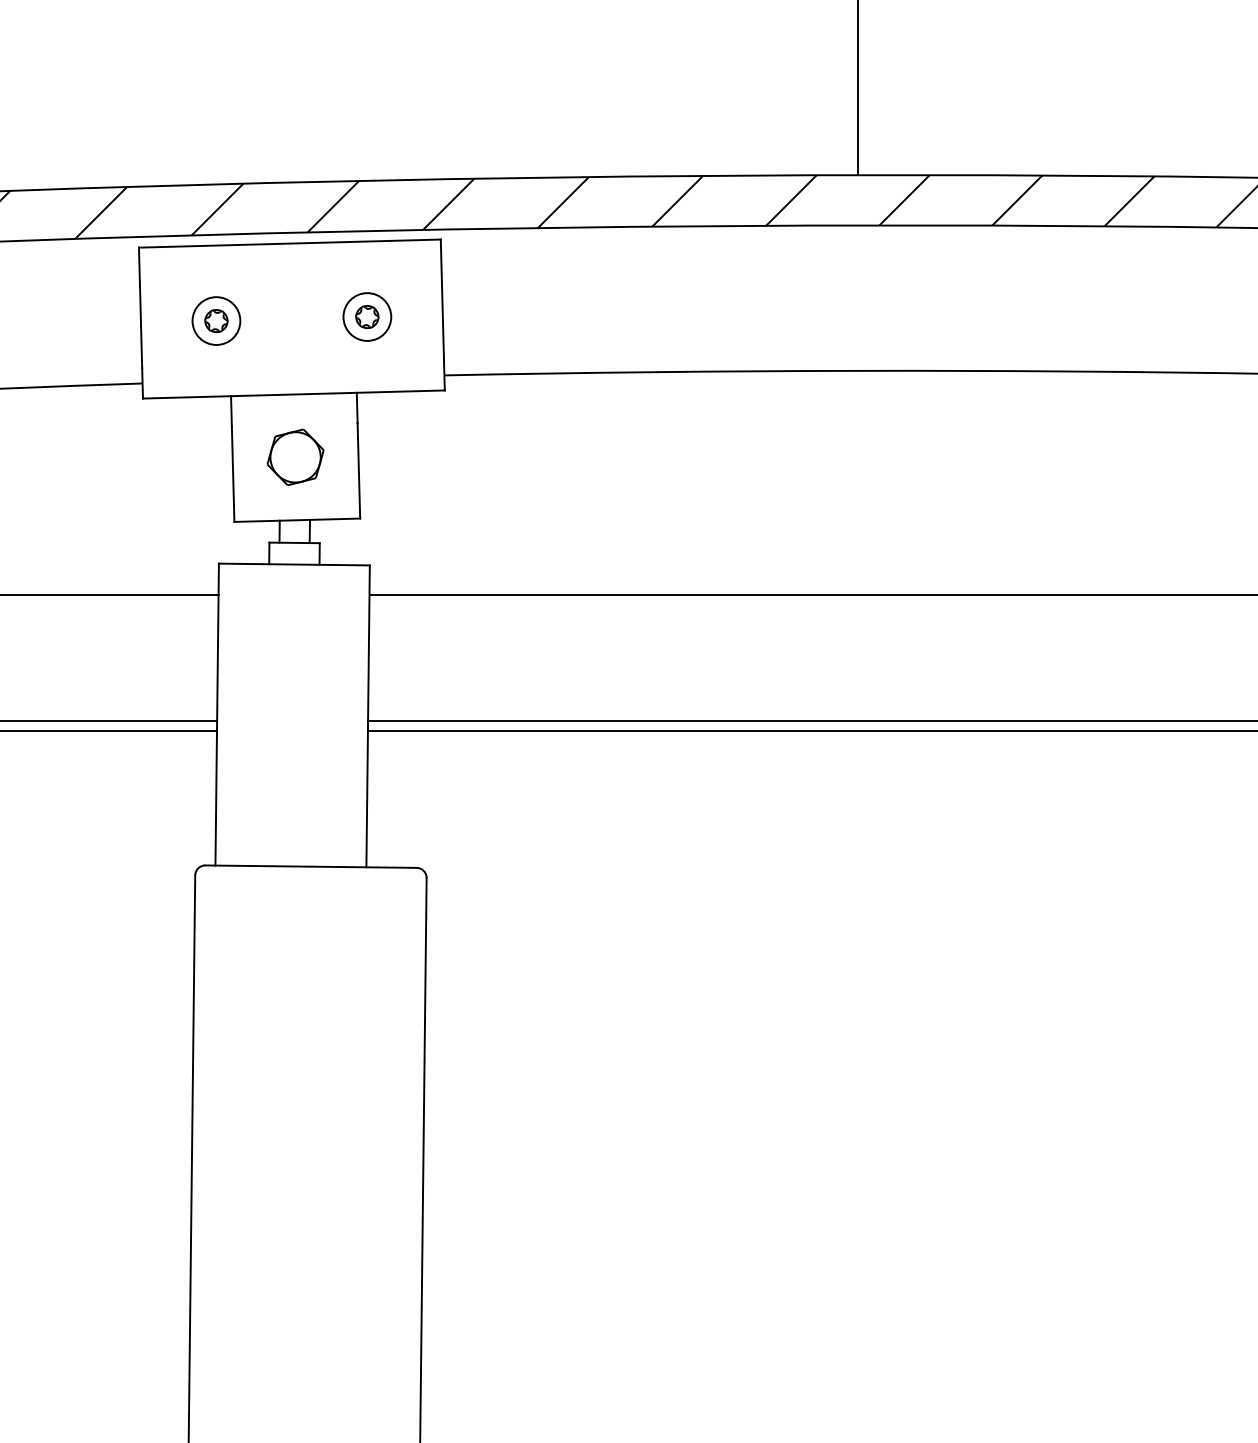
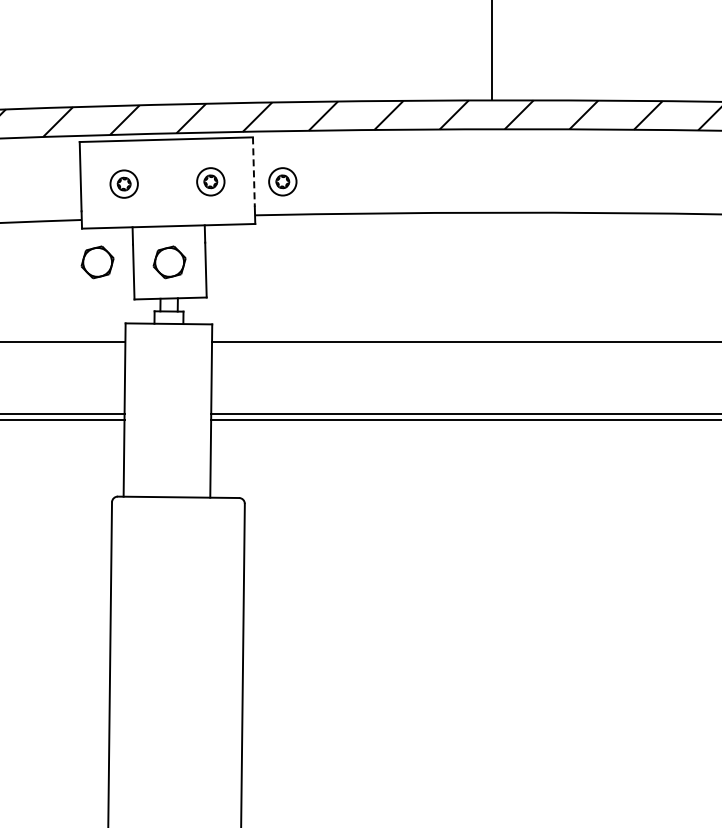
line: (441, 300) -> (253, 172), solid -> dashed
part: (492, 316) -> (282, 181), added
part: (169, 457) -> (97, 262), added

